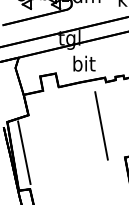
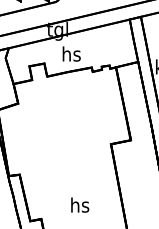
text: (84, 63) -> (71, 53), bit -> hs
line: (101, 125) -> (88, 113), removed
line: (24, 152) -> (14, 139), removed

